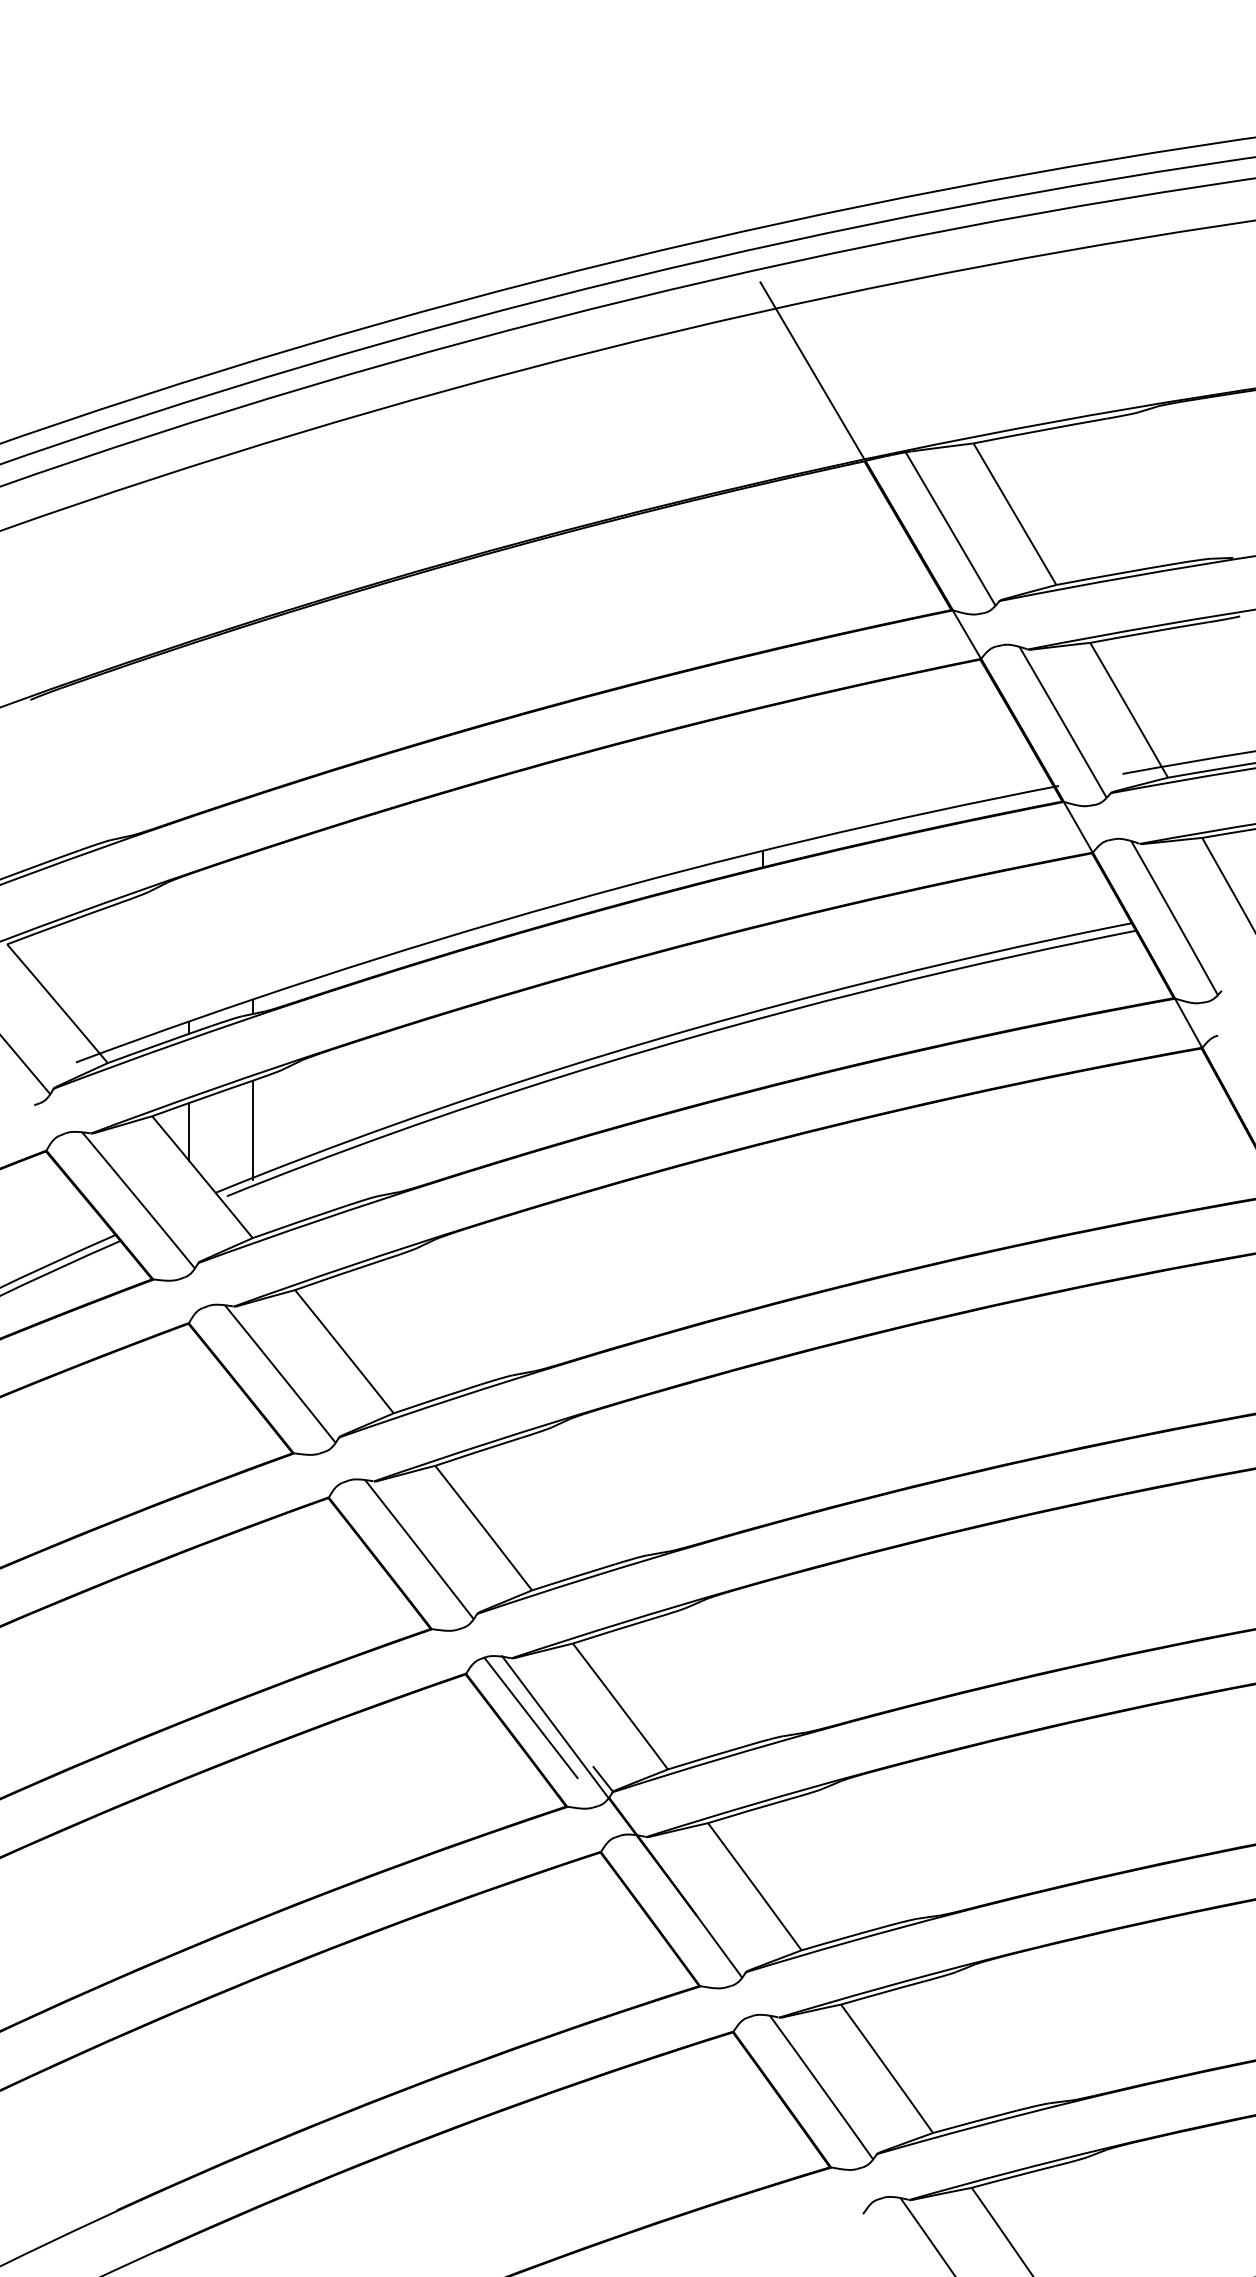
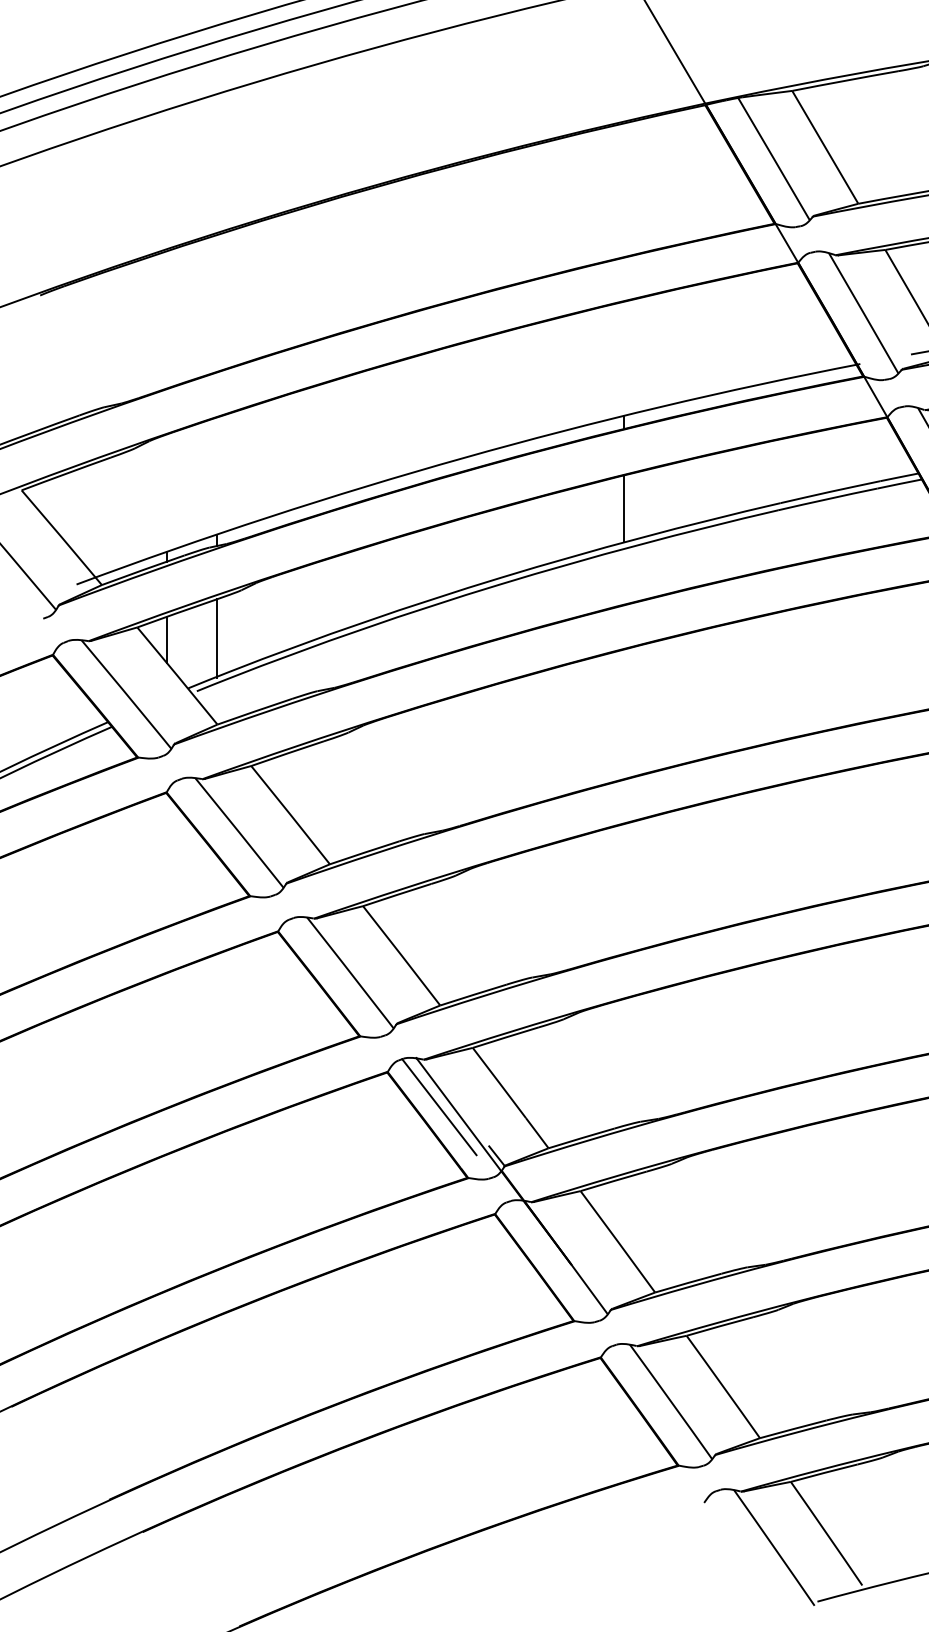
line: (763, 967) -> (624, 508), added

